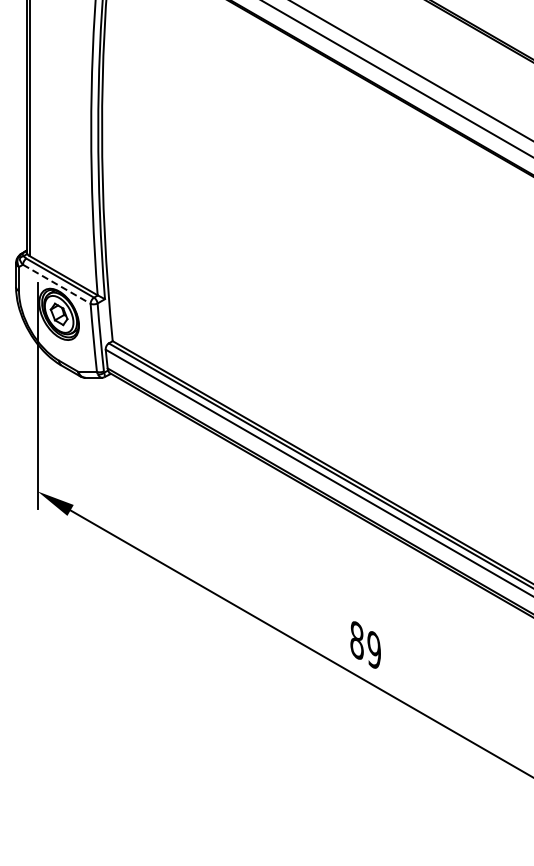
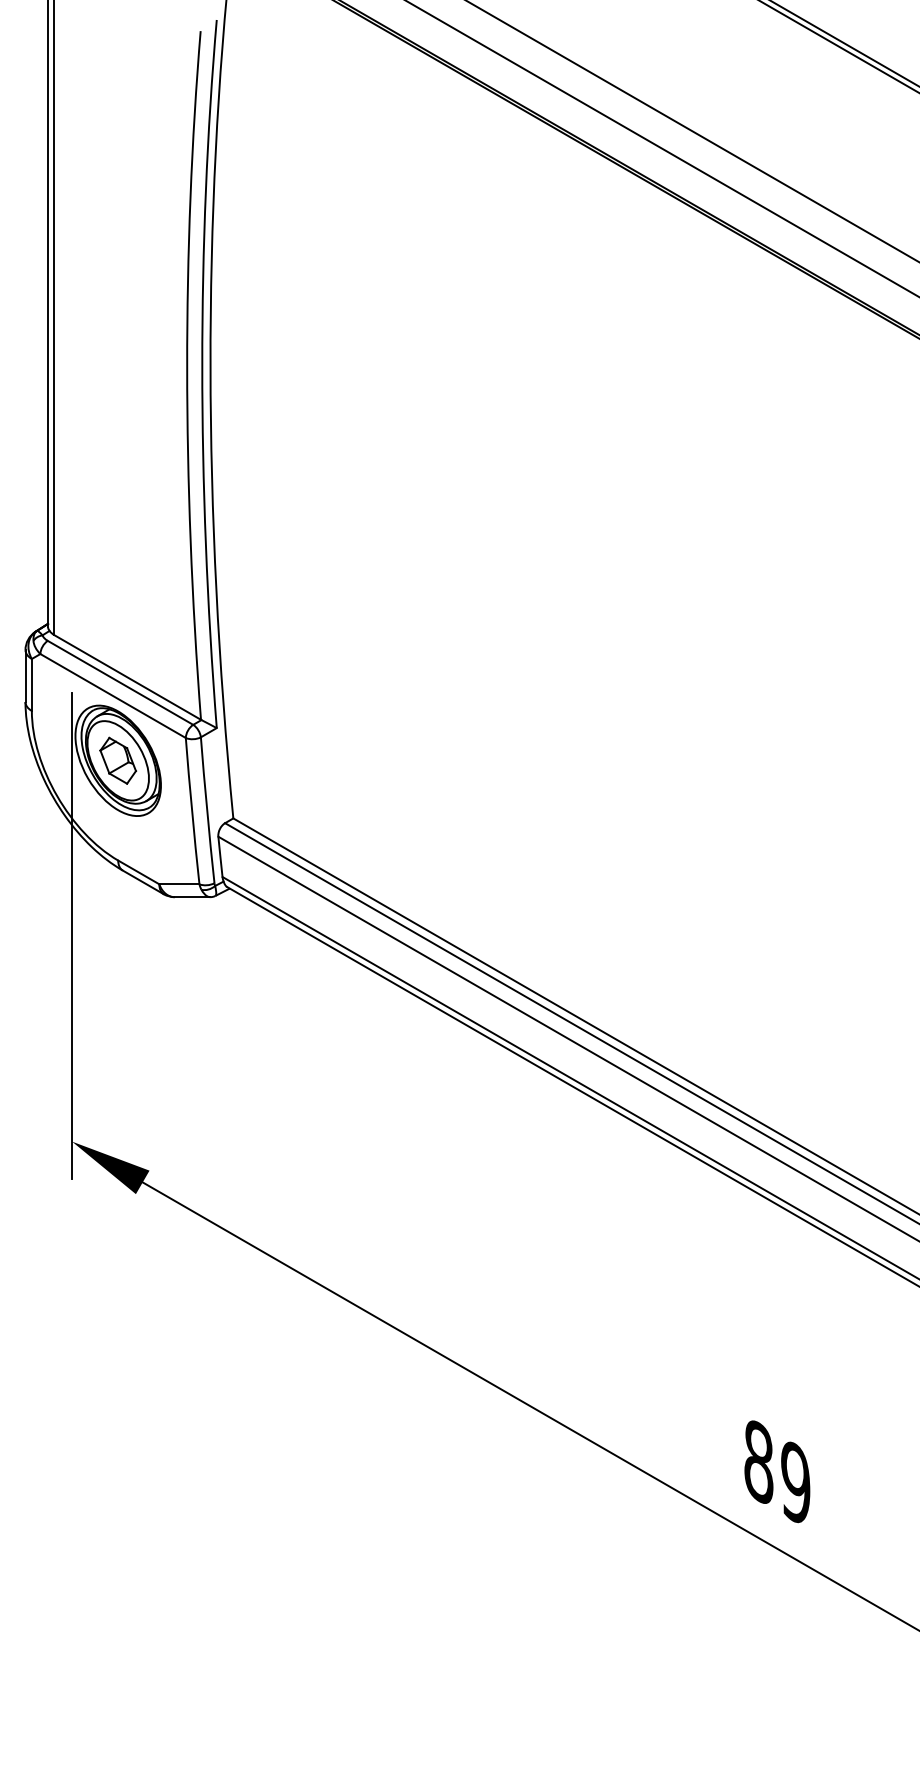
line: (57, 284) -> (114, 696), dashed -> solid

